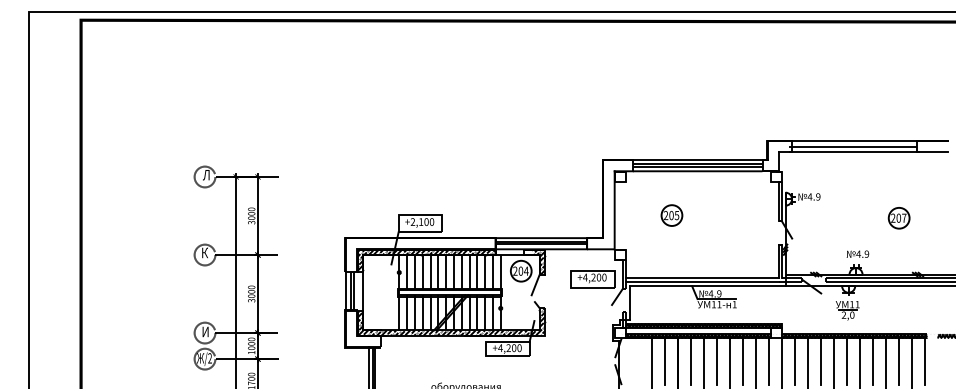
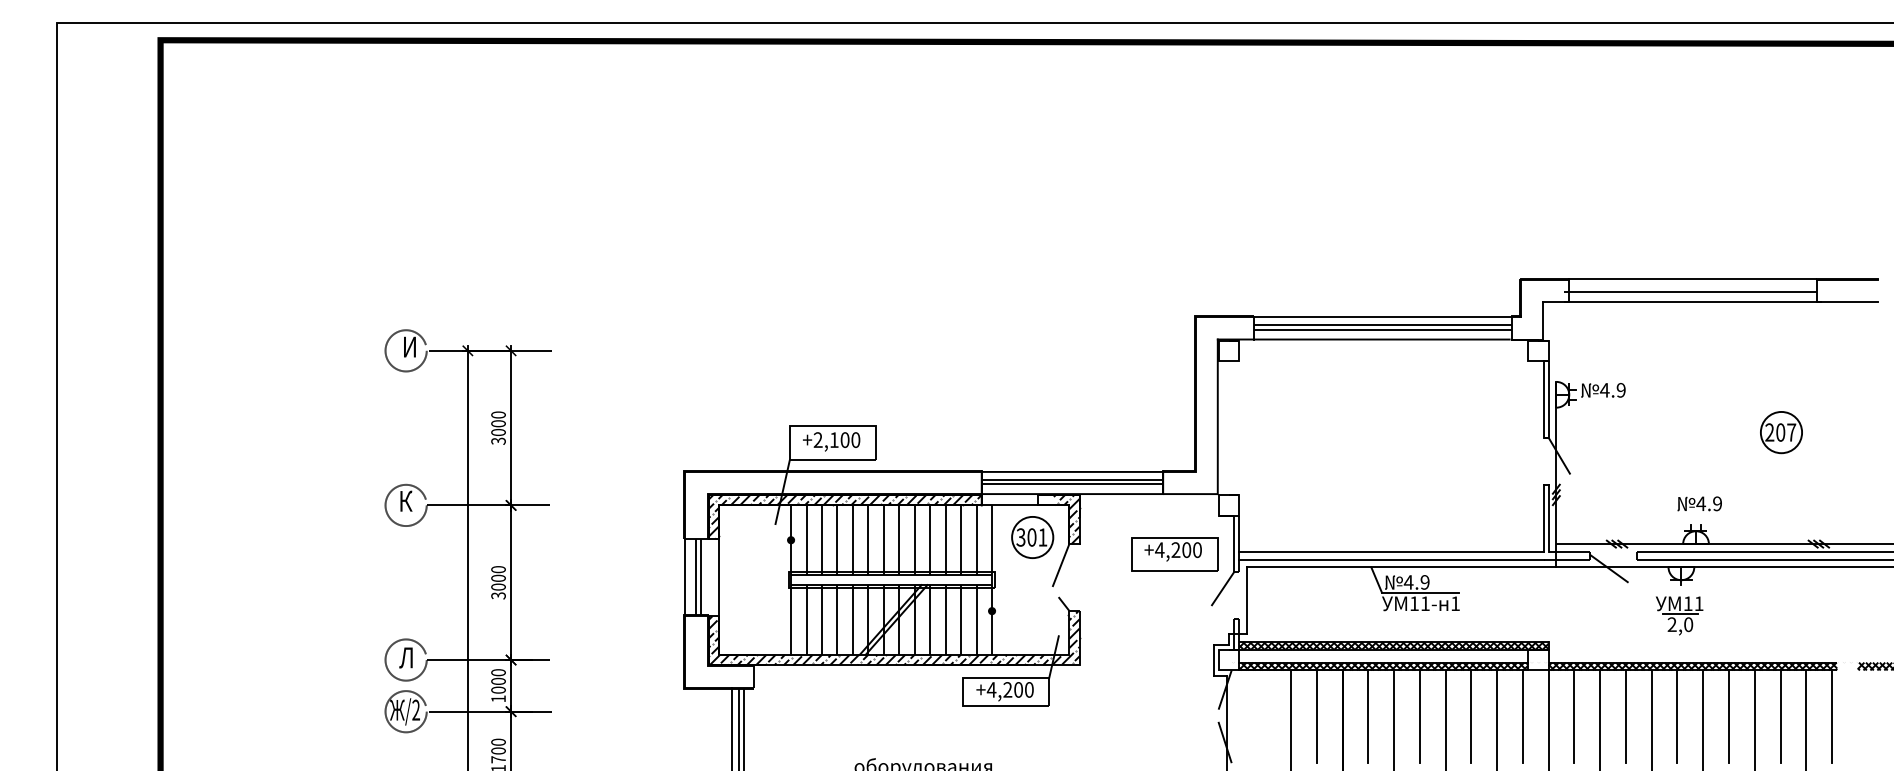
text: (206, 175) -> (409, 347), Л -> И
part: (671, 215) -> (1330, 427), removed
text: (520, 270) -> (1031, 536), 204 -> 301
text: (204, 331) -> (405, 656), И -> Л

